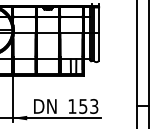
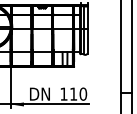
text: (88, 106) -> (78, 94), 153 -> 110

